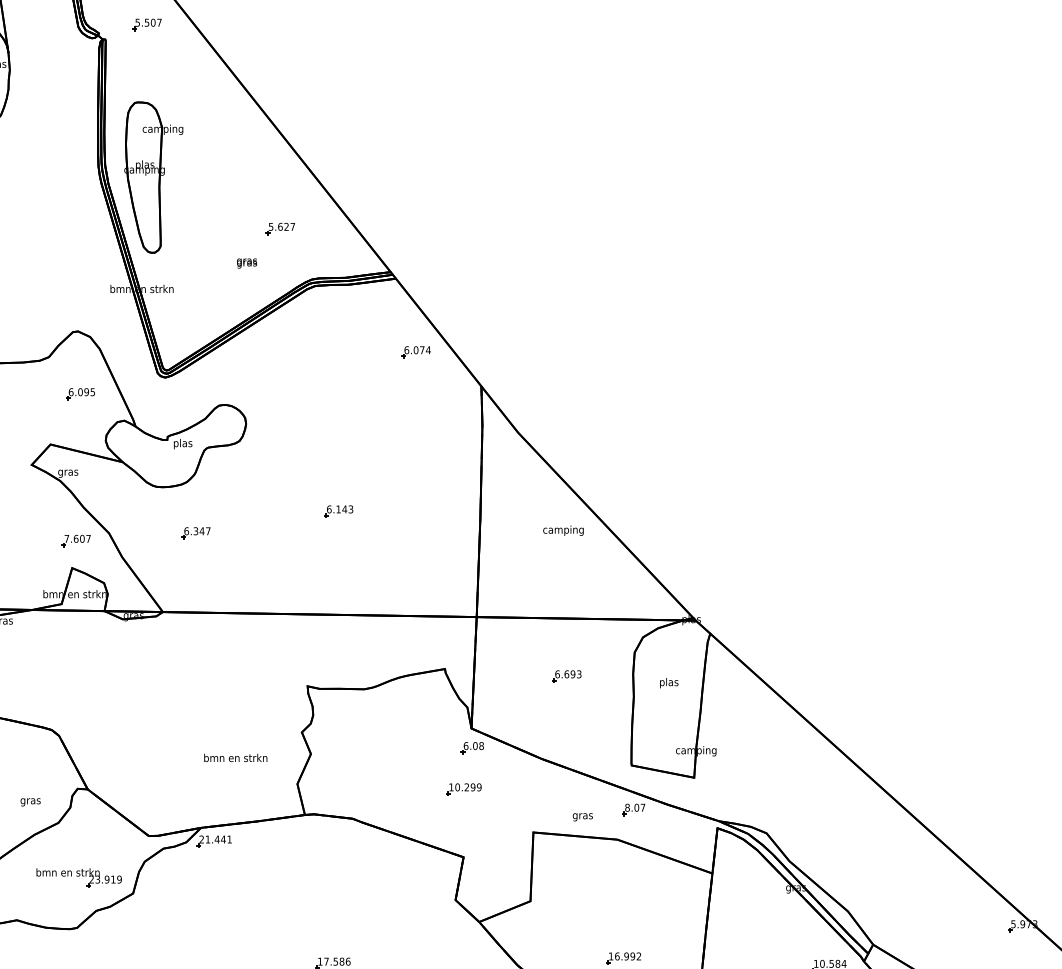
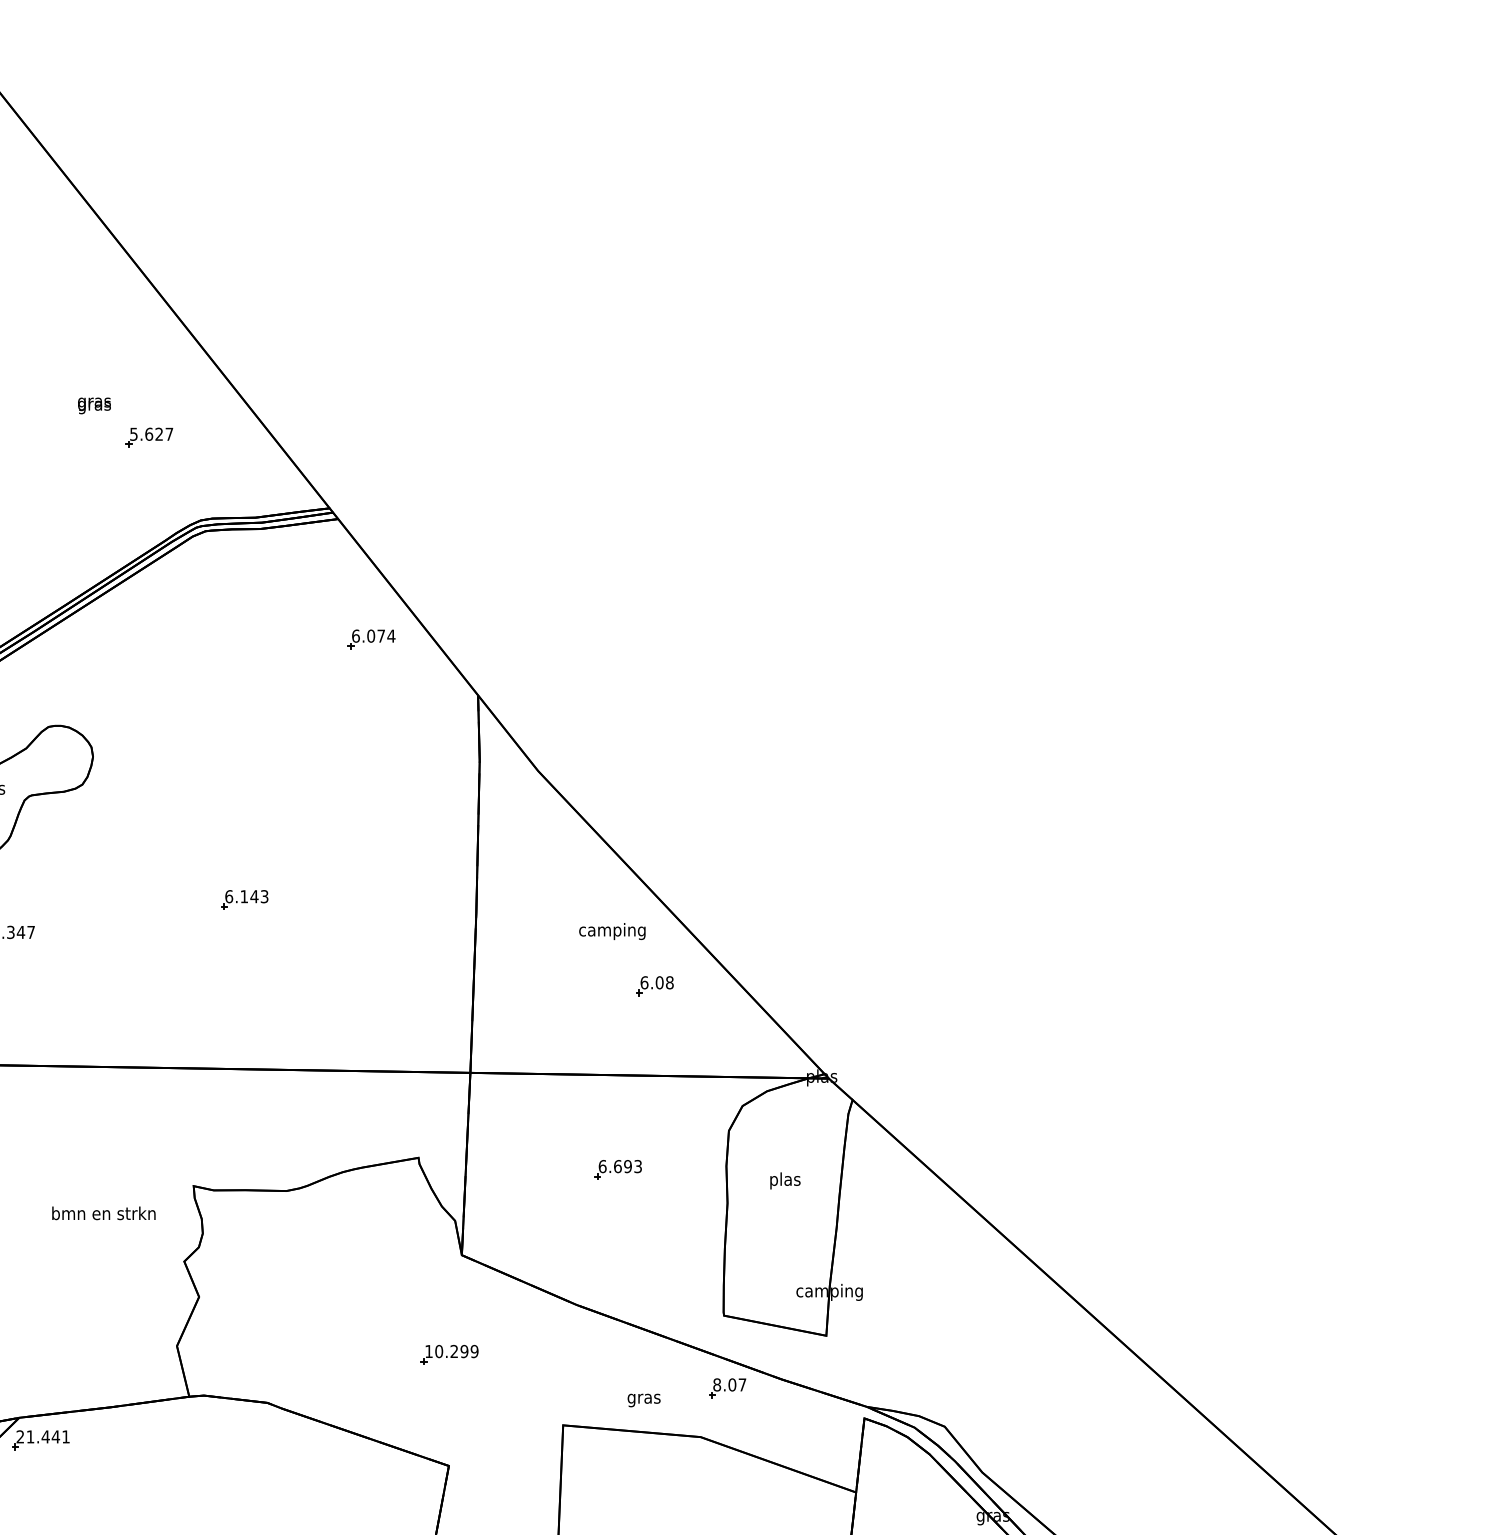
text: (246, 263) -> (93, 405), moved
part: (471, 748) -> (653, 986), moved
text: (235, 757) -> (103, 1212), moved

